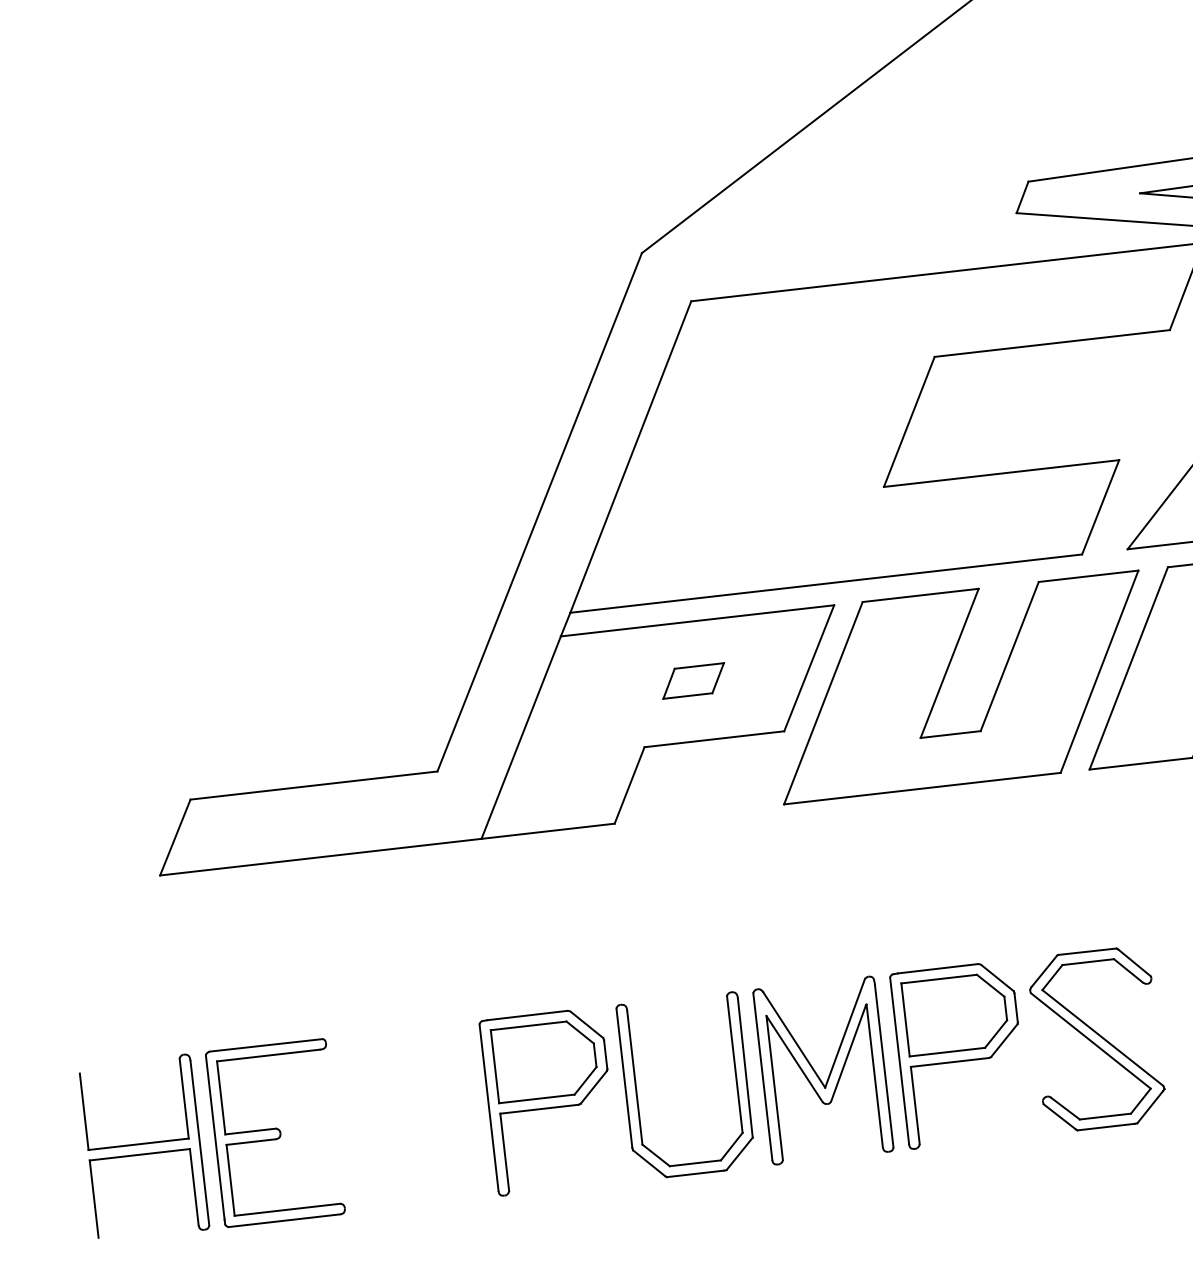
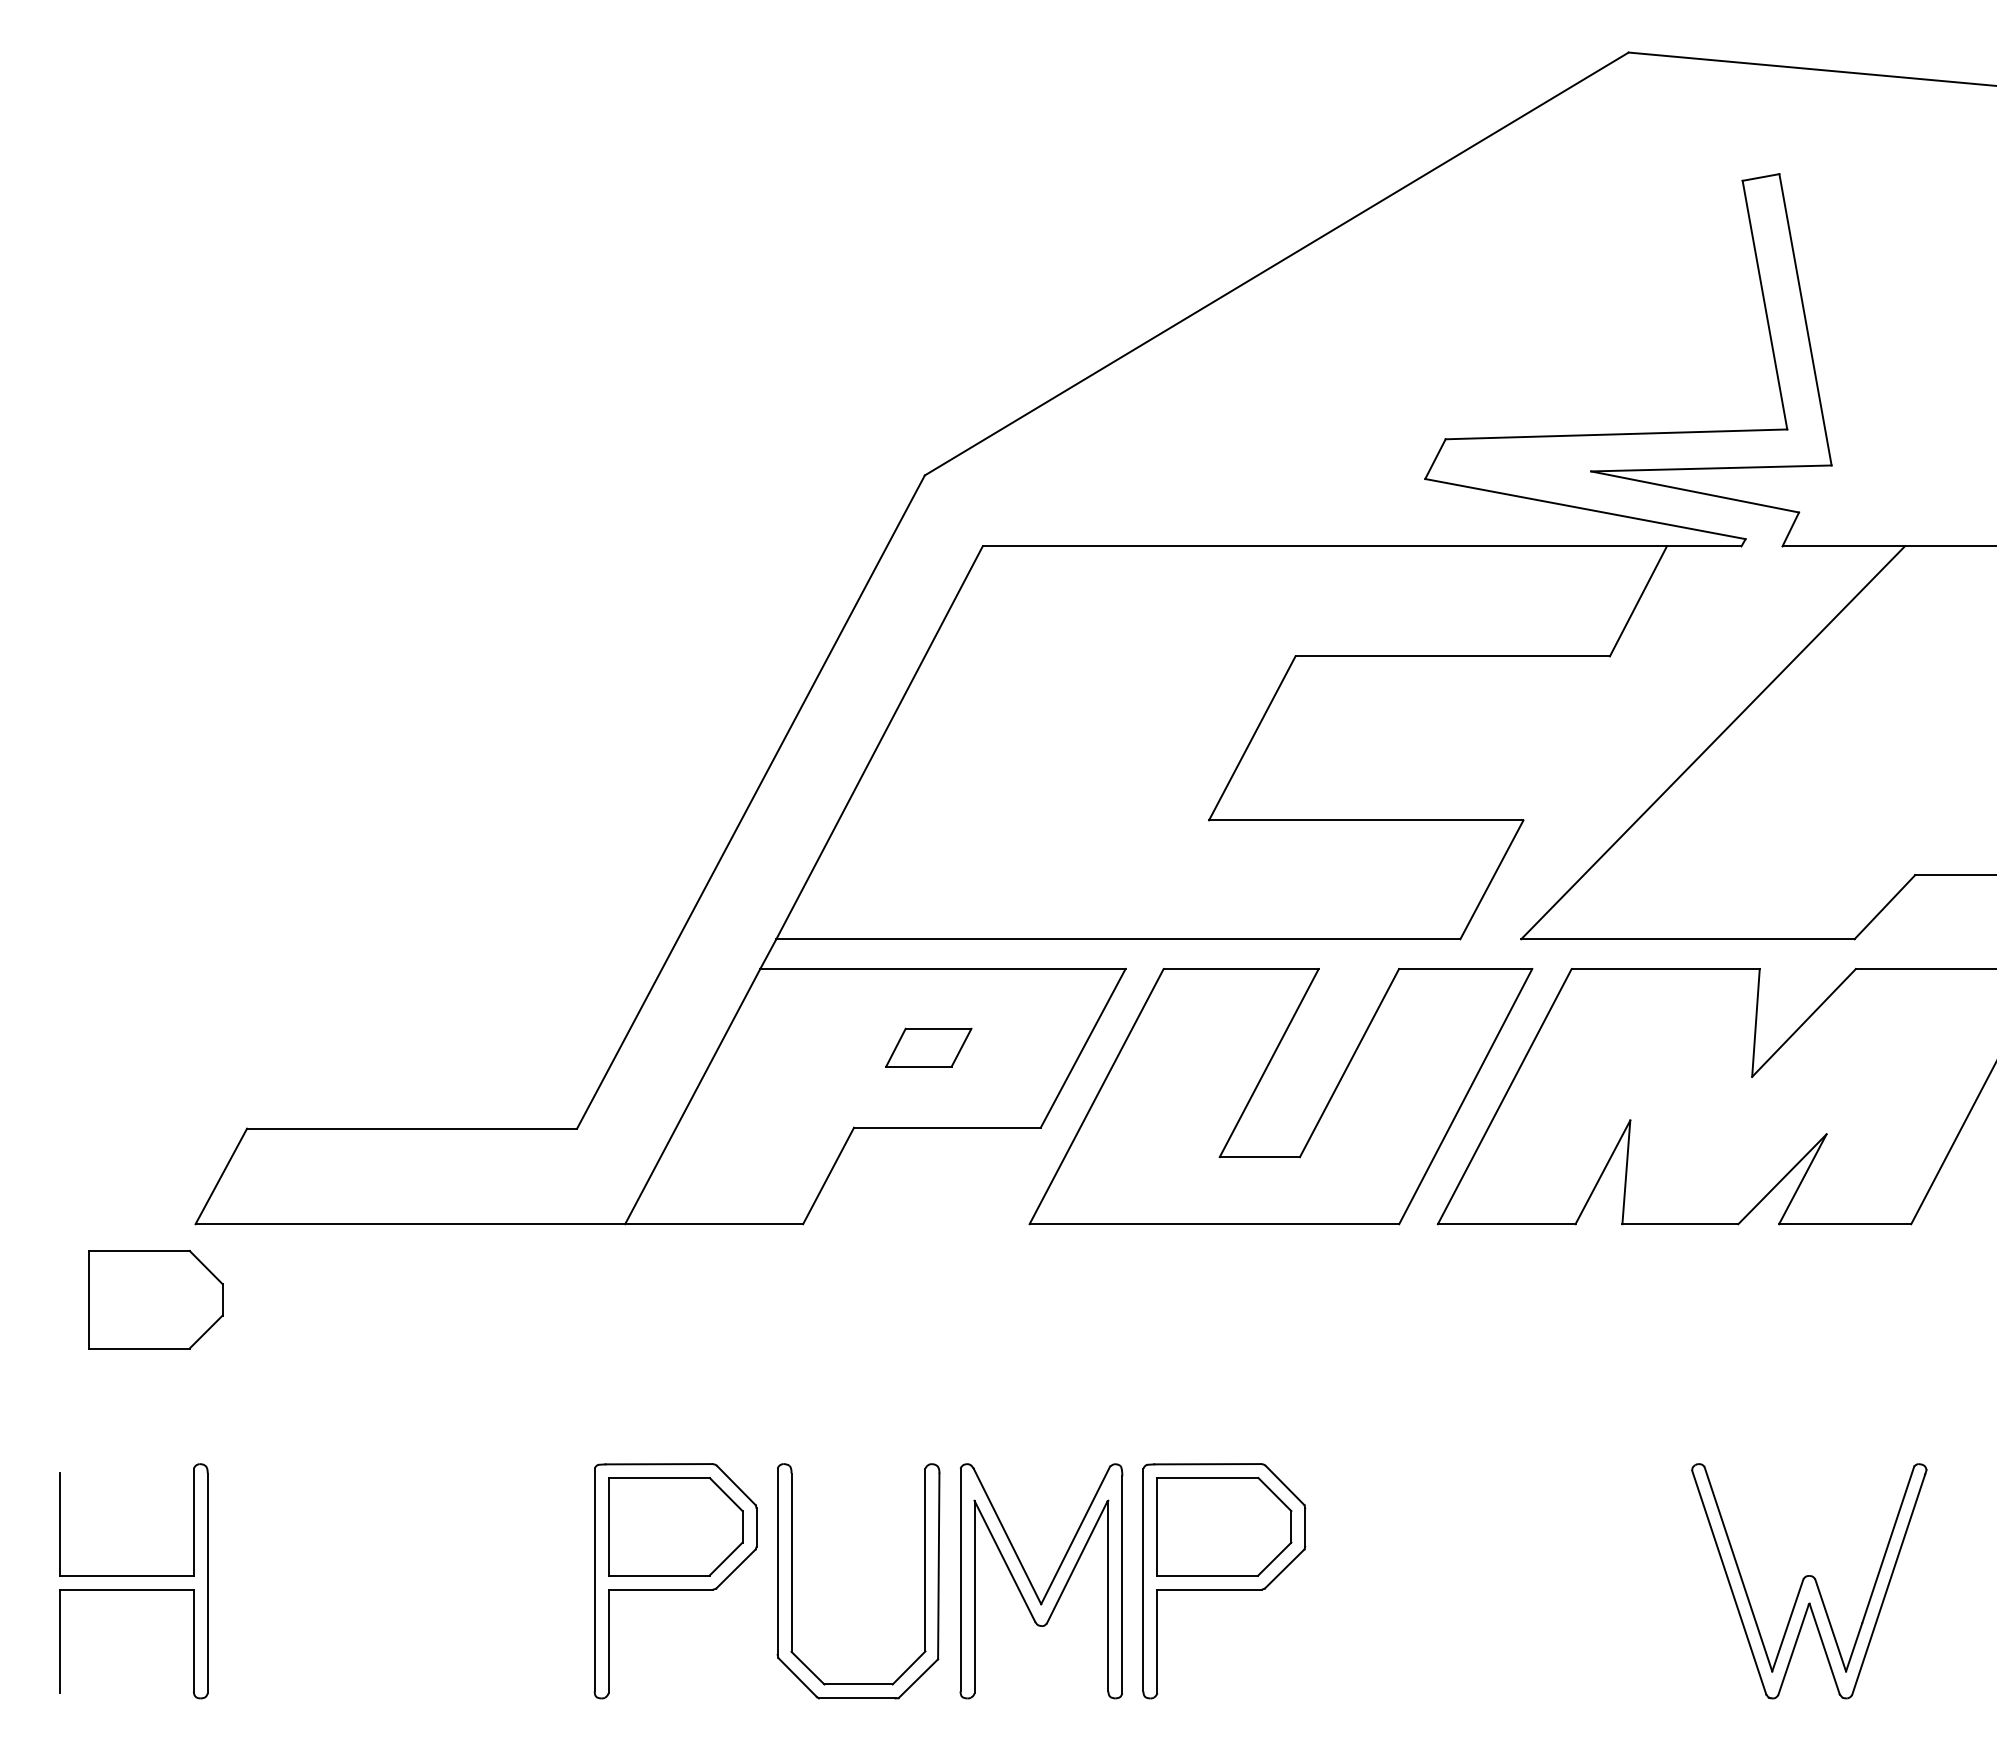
part: (136, 935) -> (155, 1299), added
part: (1097, 1039) -> (1407, 1581), removed
part: (275, 1133) -> (309, 1581), removed

